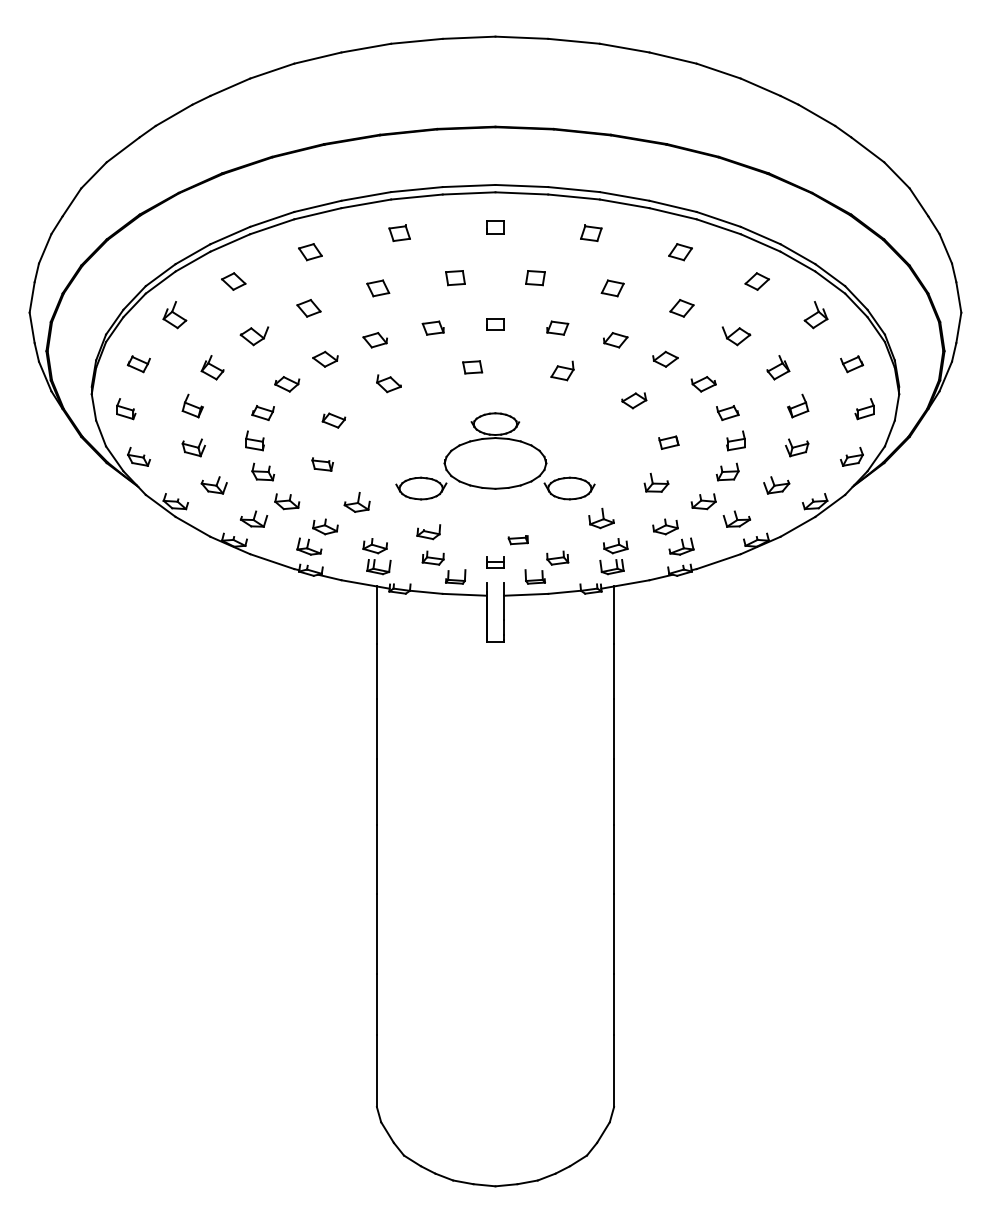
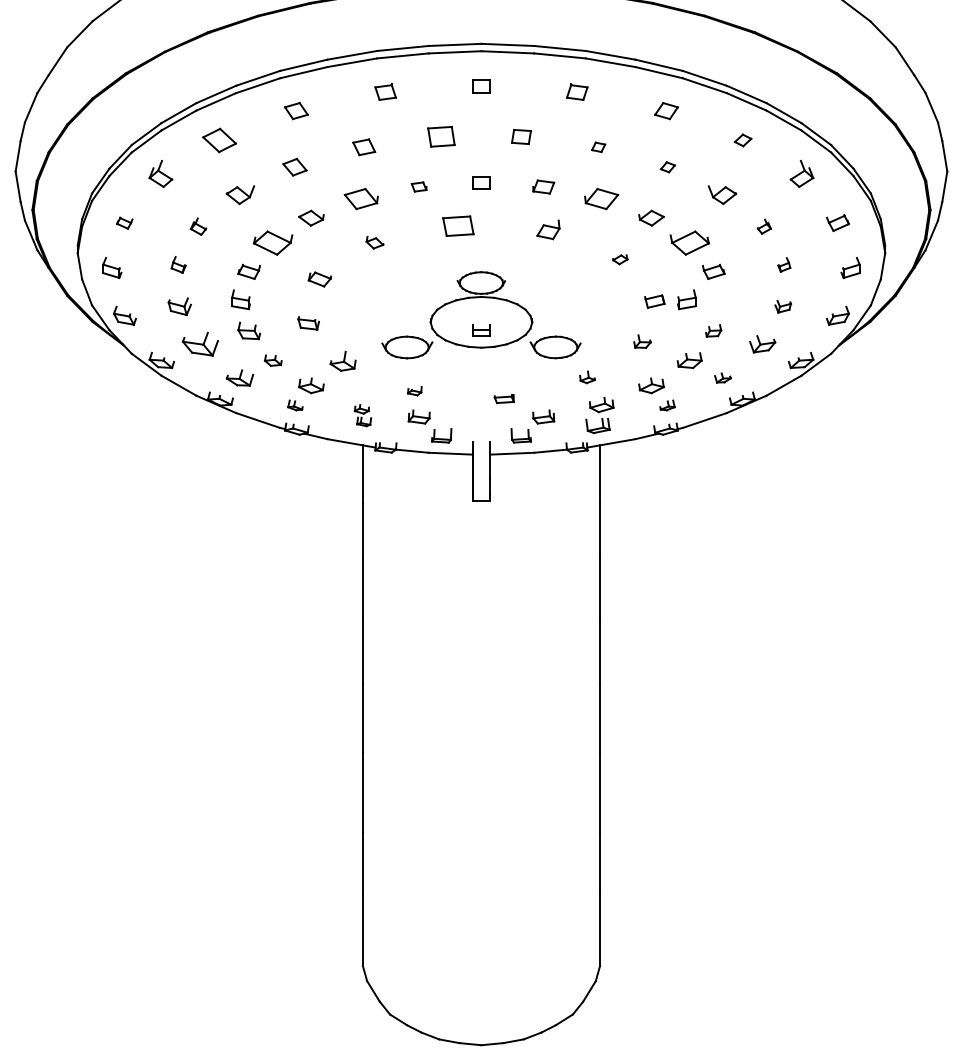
part: (455, 278) -> (441, 137), size x1.4
part: (233, 281) -> (219, 140), size x1.4
part: (756, 281) -> (742, 140), size x0.7
part: (612, 288) -> (598, 147), size x0.6
part: (681, 308) -> (667, 167), size x0.6
part: (432, 327) -> (418, 186), size x0.7
part: (374, 340) -> (360, 199), size x1.4
part: (615, 340) -> (601, 199), size x1.4
part: (138, 364) -> (124, 223), size x0.7
part: (212, 367) -> (198, 226), size x0.7
part: (472, 367) -> (458, 226), size x1.6
part: (778, 367) -> (764, 226), size x0.6
part: (388, 383) -> (374, 242), size x0.7
part: (287, 384) -> (273, 243), size x1.6
part: (703, 384) -> (689, 243), size x1.6
part: (634, 400) -> (620, 259), size x0.6
part: (192, 405) -> (178, 264), size x0.7
part: (798, 405) -> (784, 264), size x0.6
part: (735, 440) -> (686, 299), moved
part: (797, 447) -> (783, 306), size x0.7
part: (727, 471) -> (713, 330), size x0.7
part: (656, 482) -> (642, 341), size x0.7
part: (213, 485) -> (199, 344), size x1.4
part: (287, 501) -> (273, 360), size x0.7
part: (601, 518) -> (587, 377), size x0.6
part: (736, 518) -> (722, 377), size x0.6
part: (428, 532) -> (414, 391), size x0.6
part: (309, 546) -> (295, 405), size x0.6
part: (681, 546) -> (667, 405), size x0.6
part: (376, 556) -> (362, 415), size x0.6
part: (495, 562) -> (481, 330), moved

